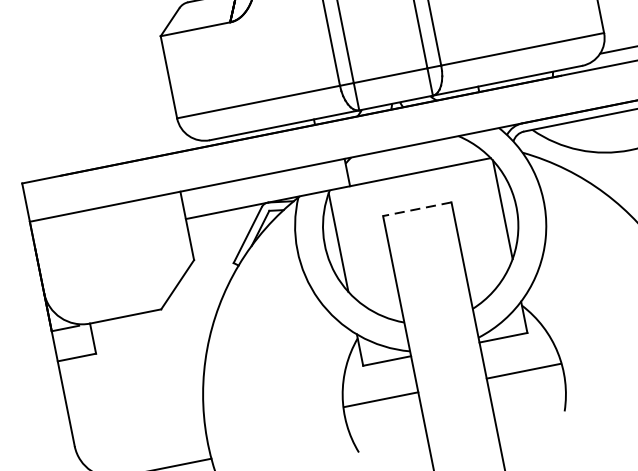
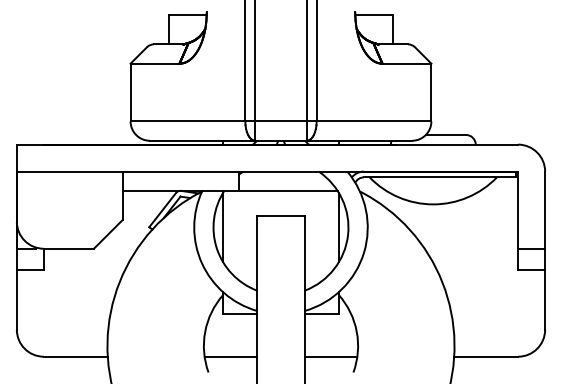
line: (416, 209) -> (280, 215), dashed -> solid
line: (524, 370) -> (331, 356), moved
line: (380, 399) -> (230, 356), moved

